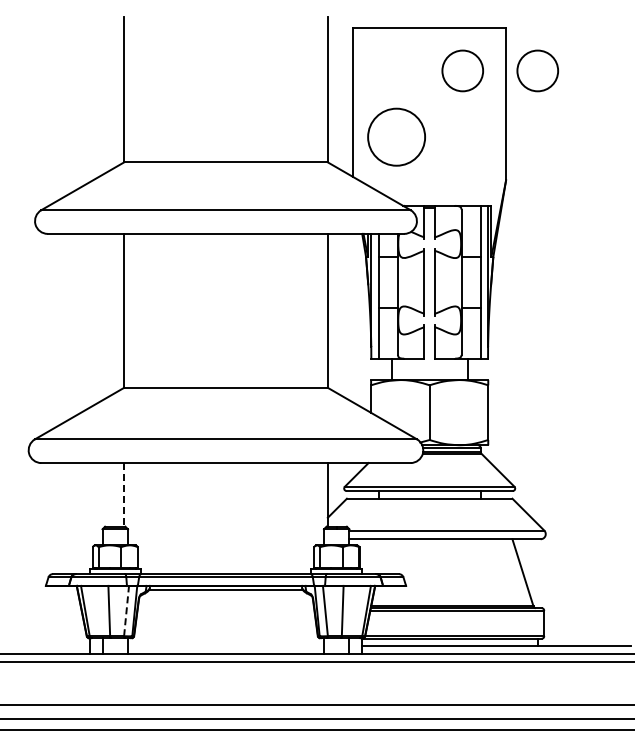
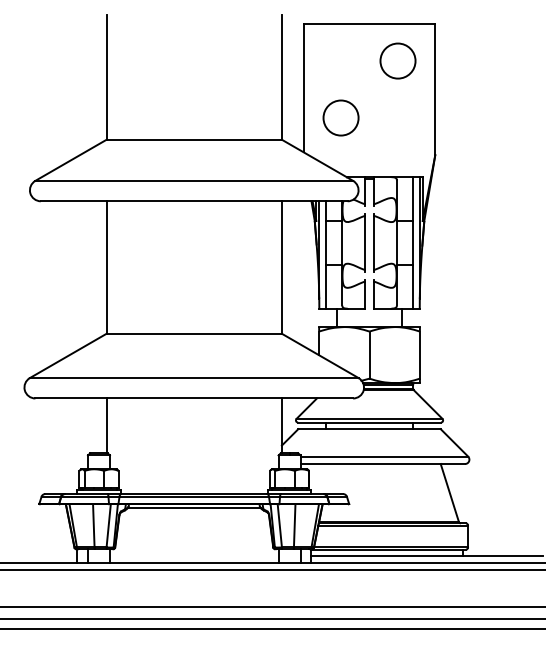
circle: (537, 70) -> (462, 60), removed
circle: (396, 136) -> (340, 117), size x0.71
line: (124, 494) -> (106, 425), dashed -> solid
line: (126, 610) -> (108, 525), dashed -> solid

